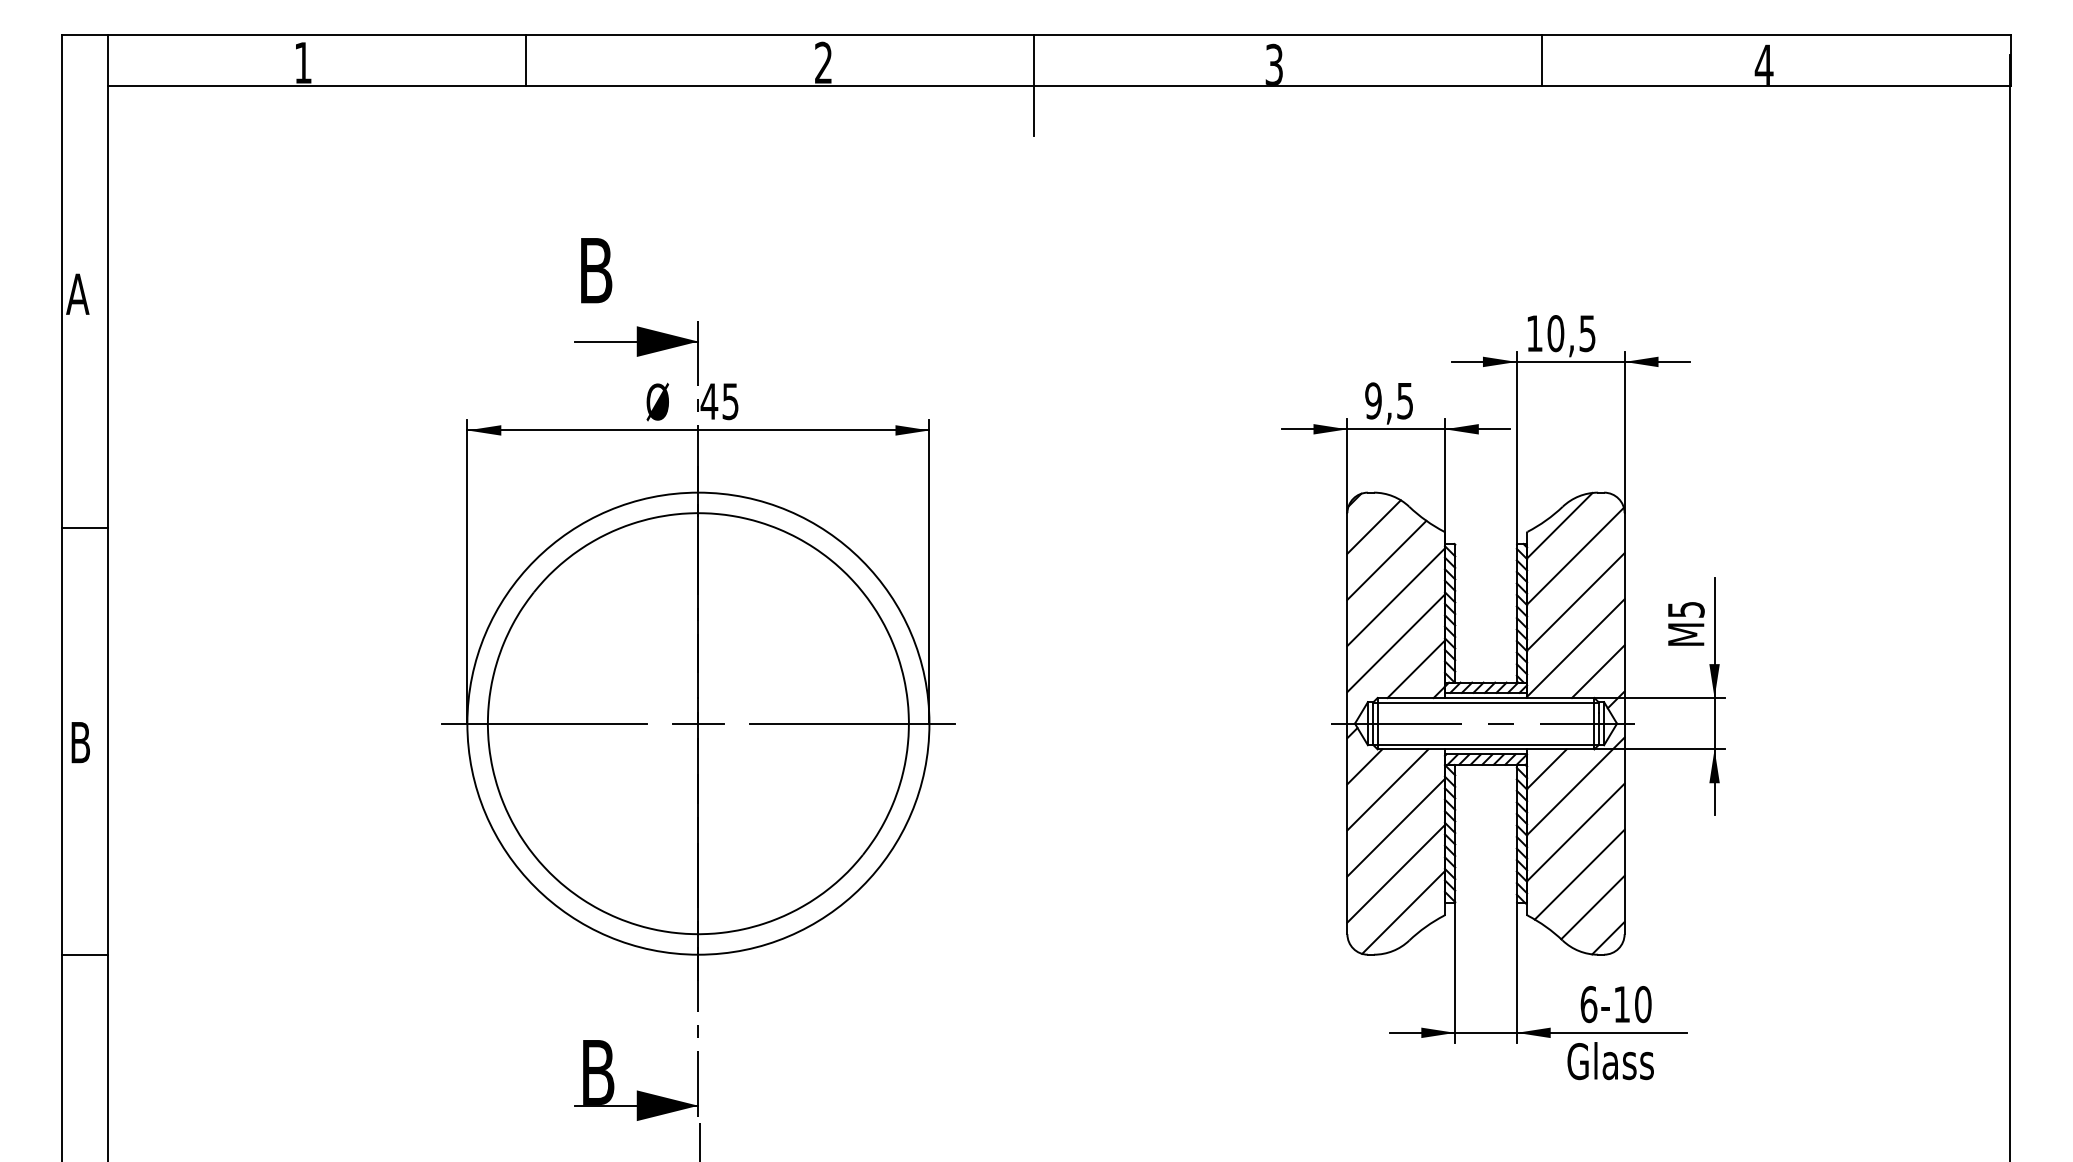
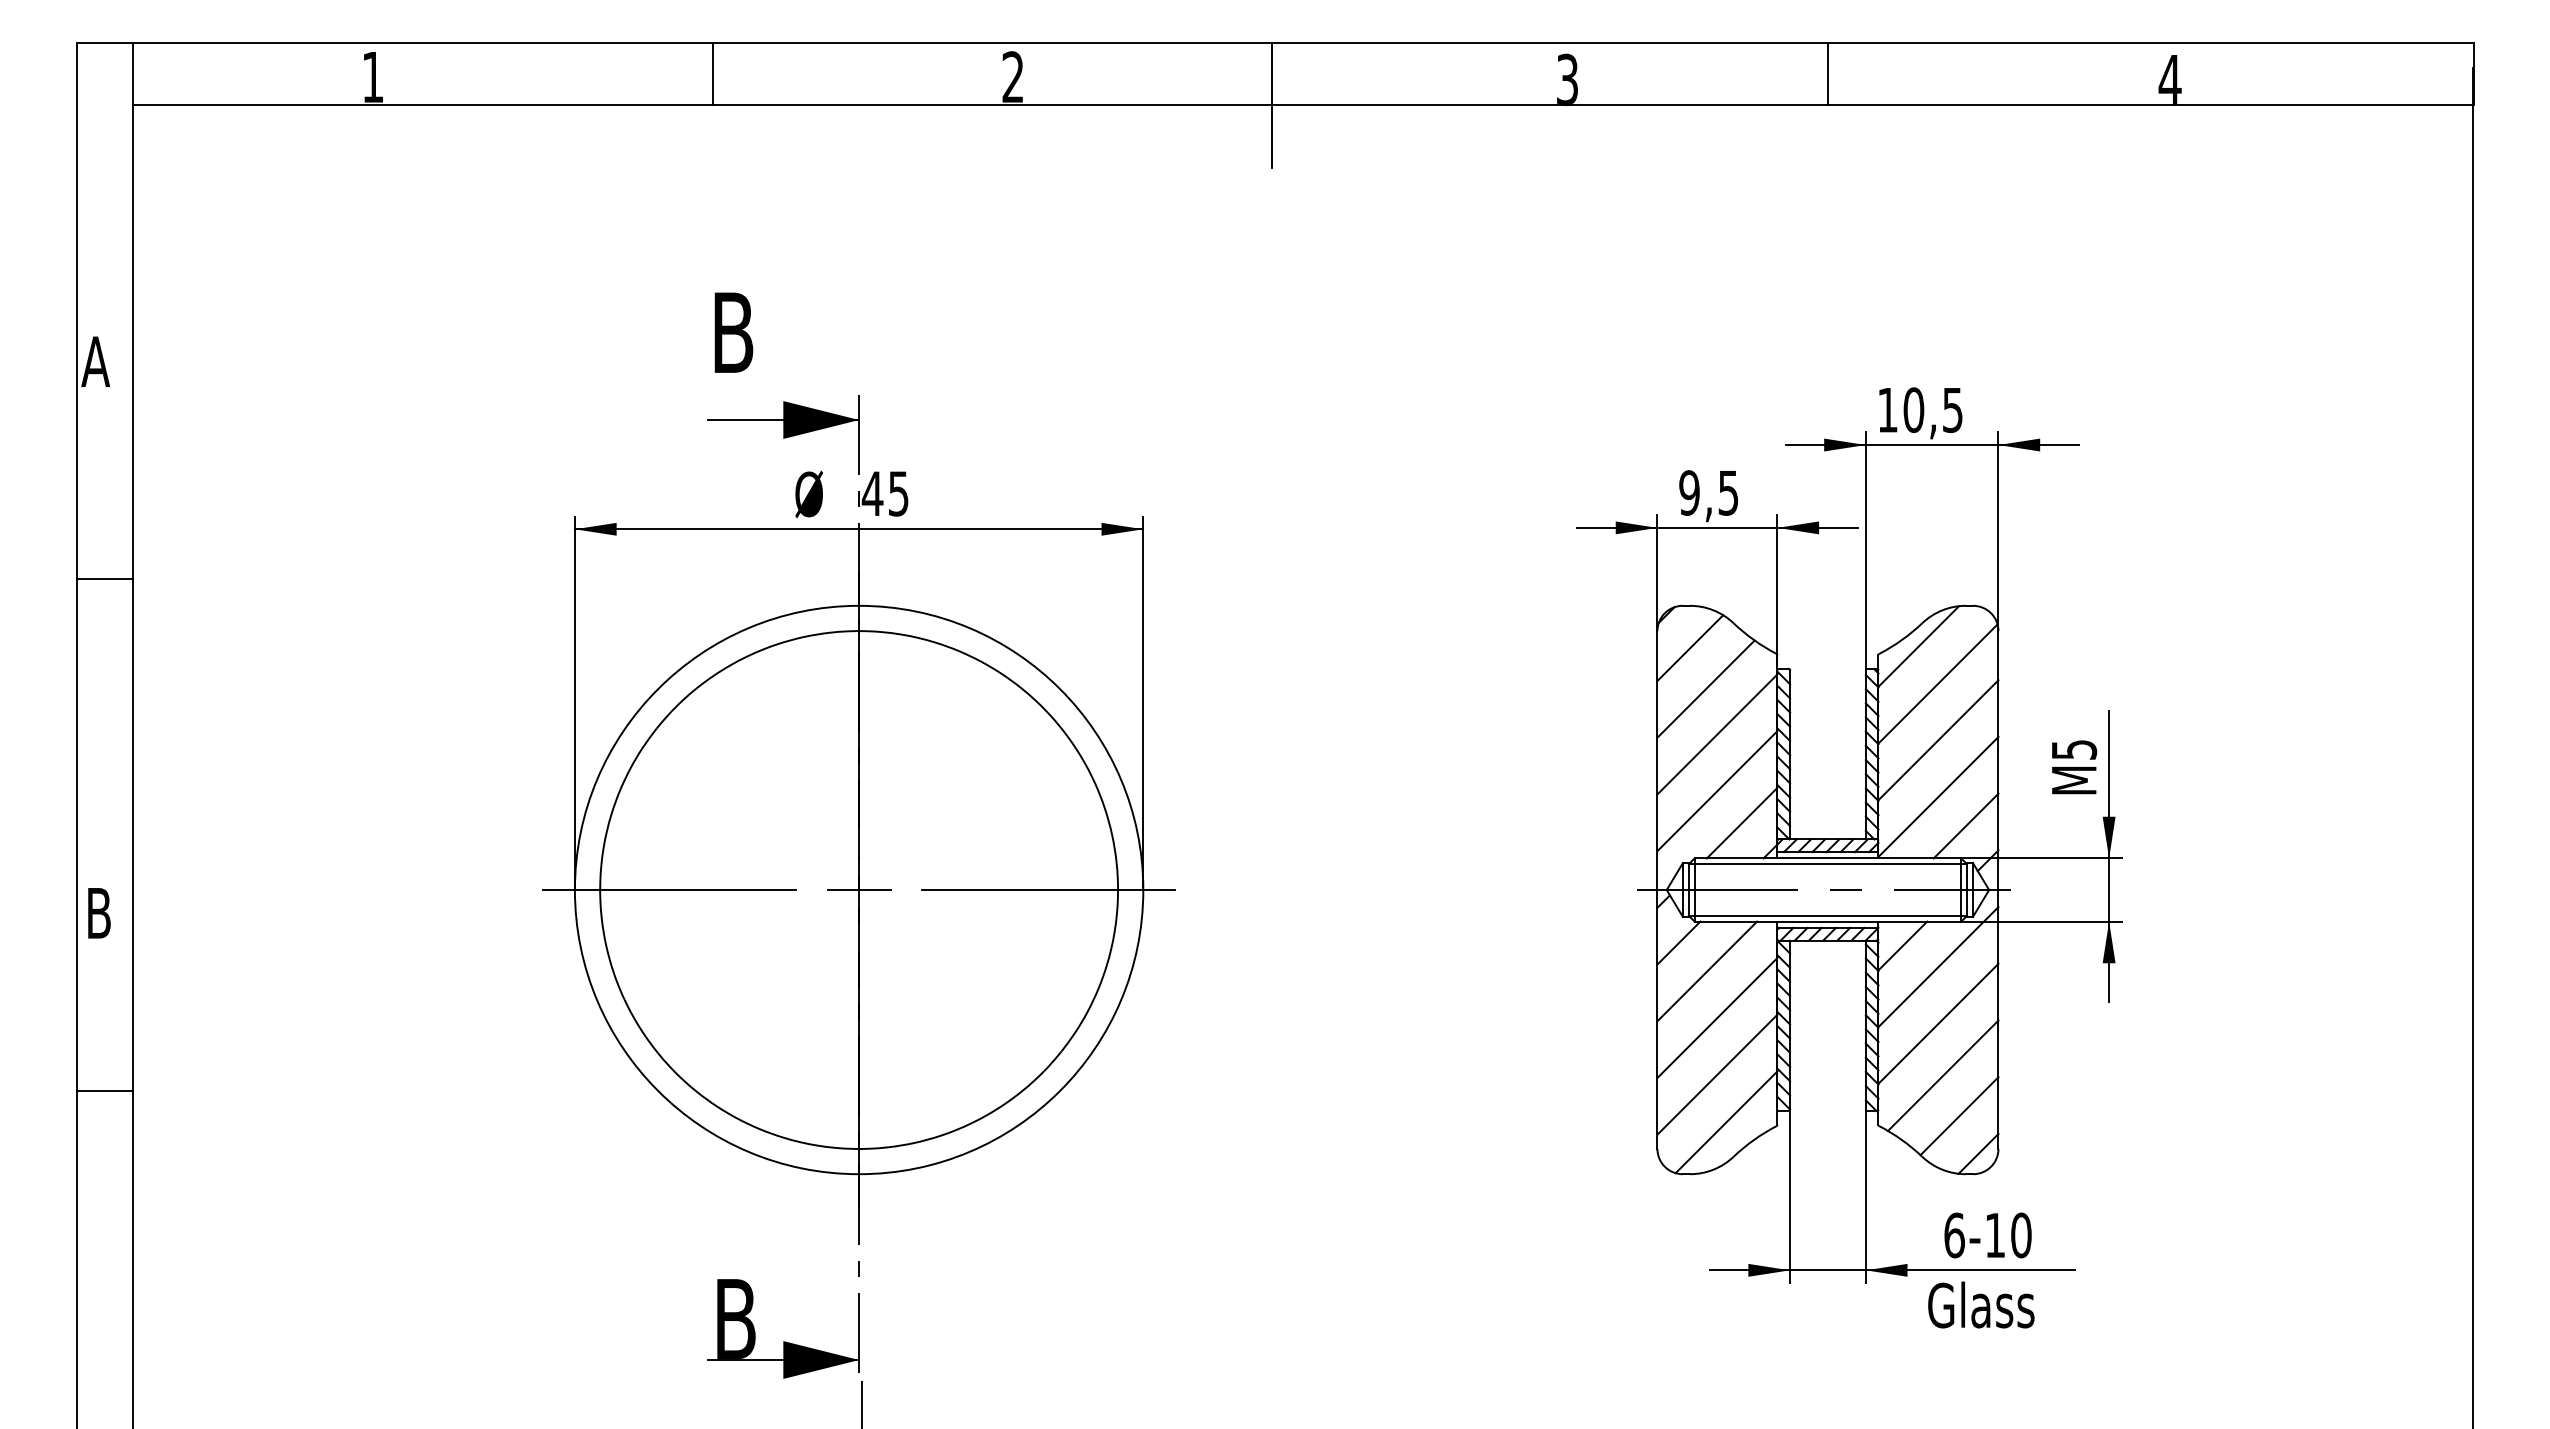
line: (525, 59) -> (712, 73), moved
line: (1542, 59) -> (1828, 73), moved
line: (84, 527) -> (103, 578), moved
line: (84, 954) -> (103, 1090), moved

